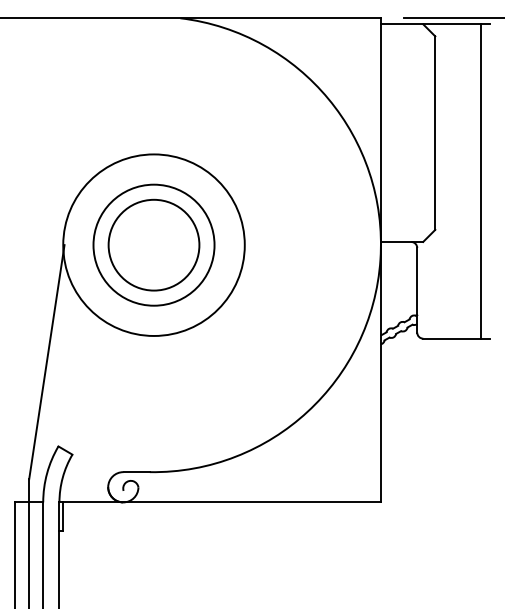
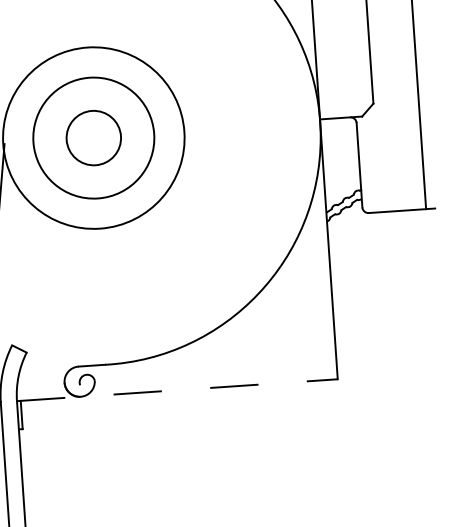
circle: (153, 244) -> (93, 137), size x0.6
line: (220, 502) -> (177, 390), solid -> dashed

